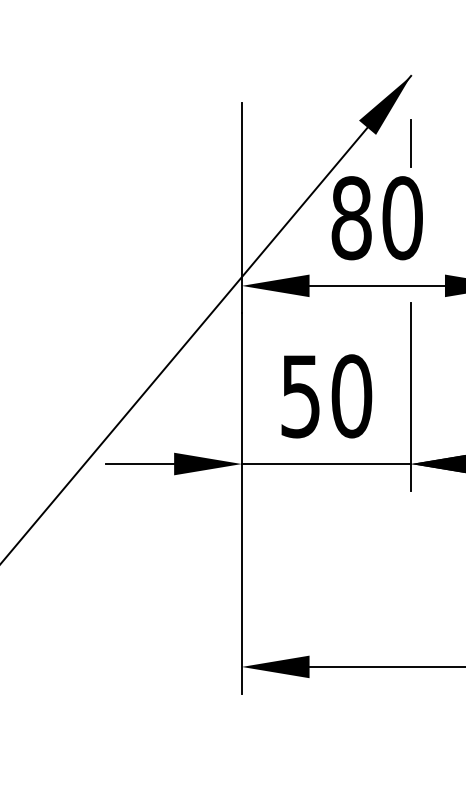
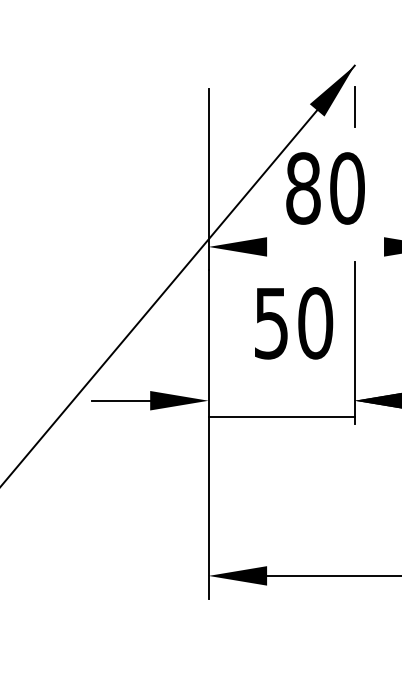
line: (410, 142) -> (354, 106), moved
line: (377, 285) -> (325, 246), removed
text: (327, 396) -> (294, 323), moved
line: (326, 463) -> (281, 416), moved

